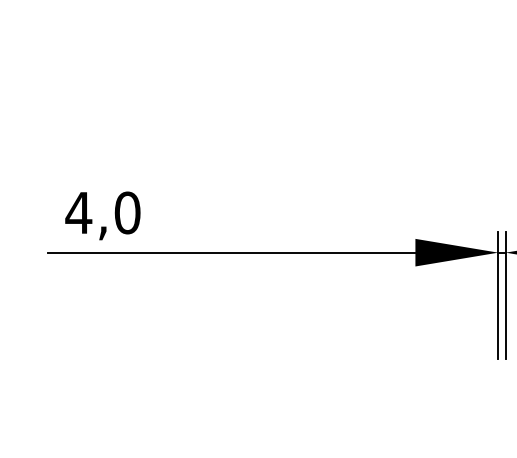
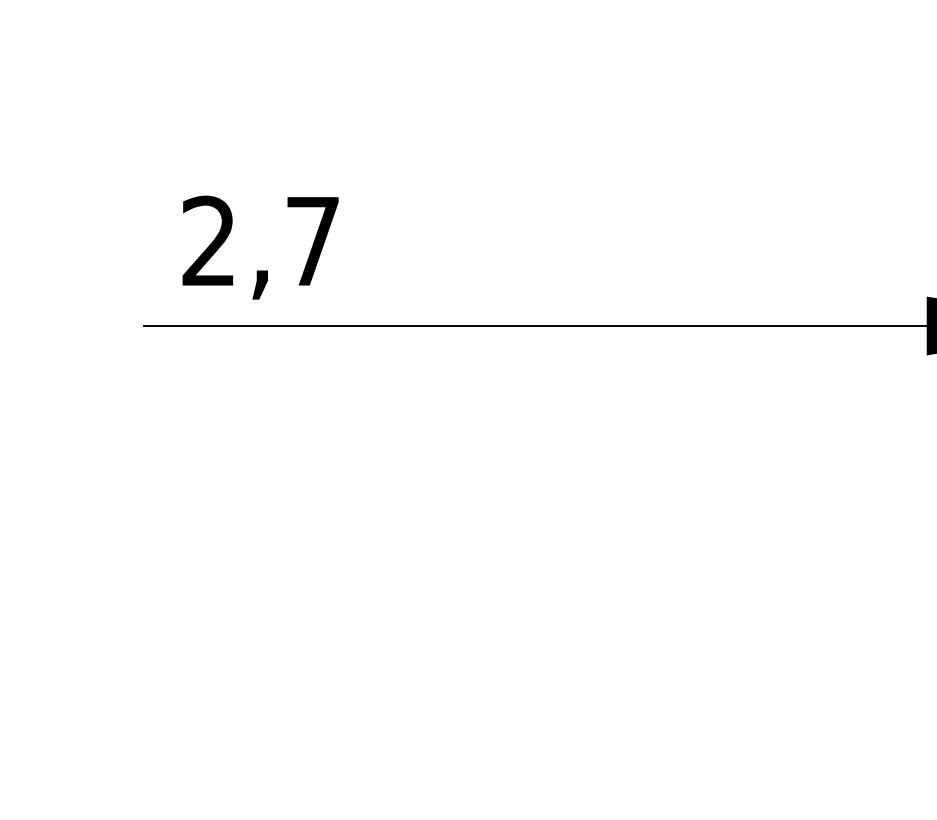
text: (102, 212) -> (259, 240), 4,0 -> 2,7

